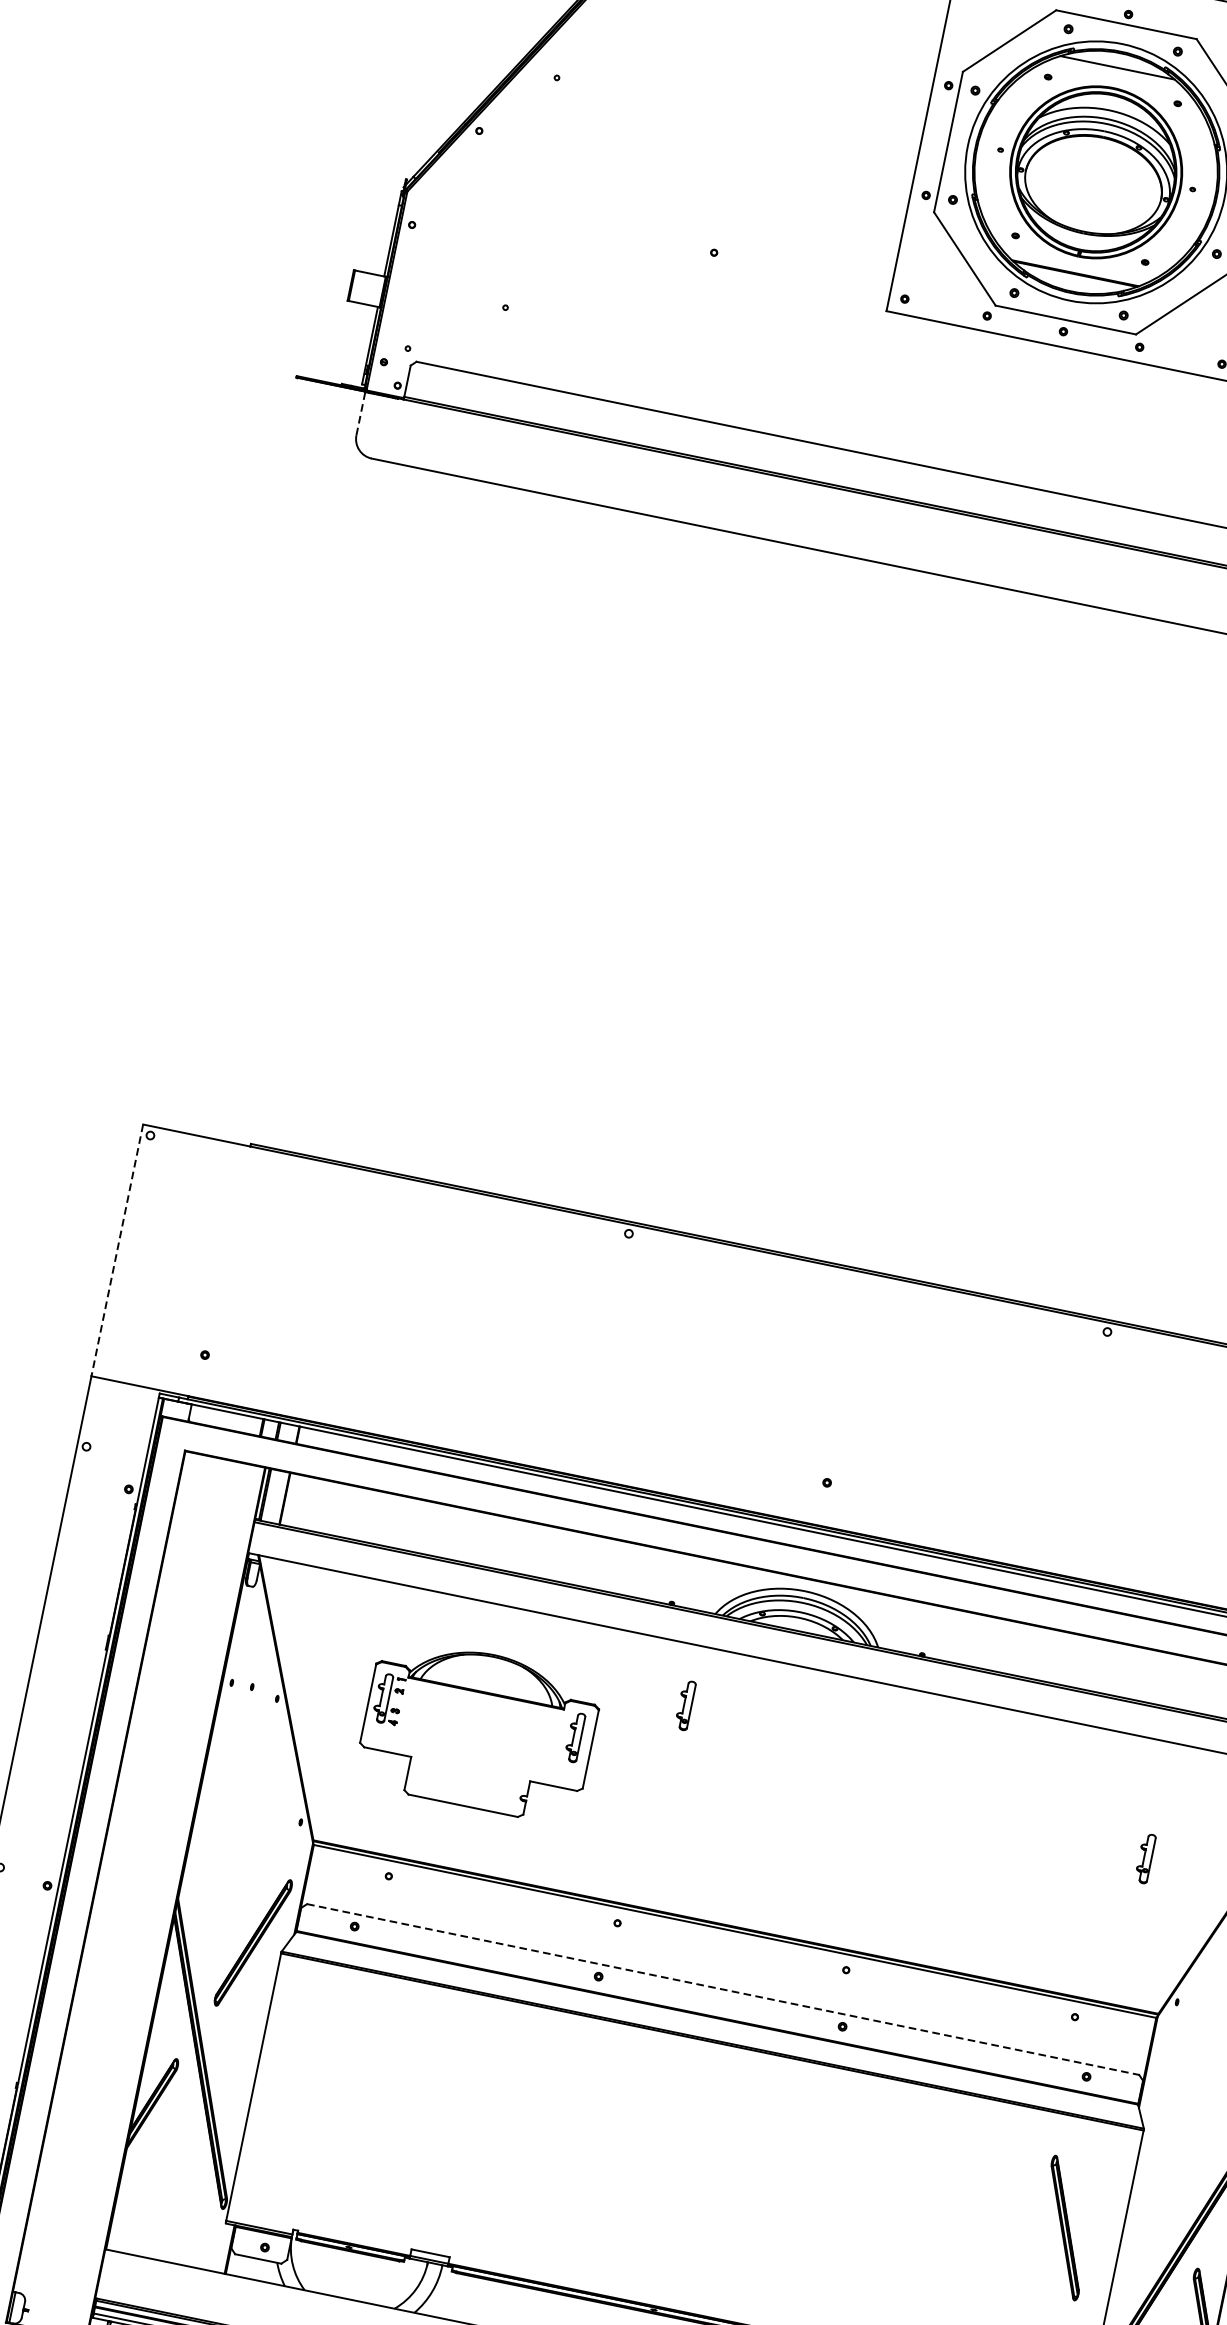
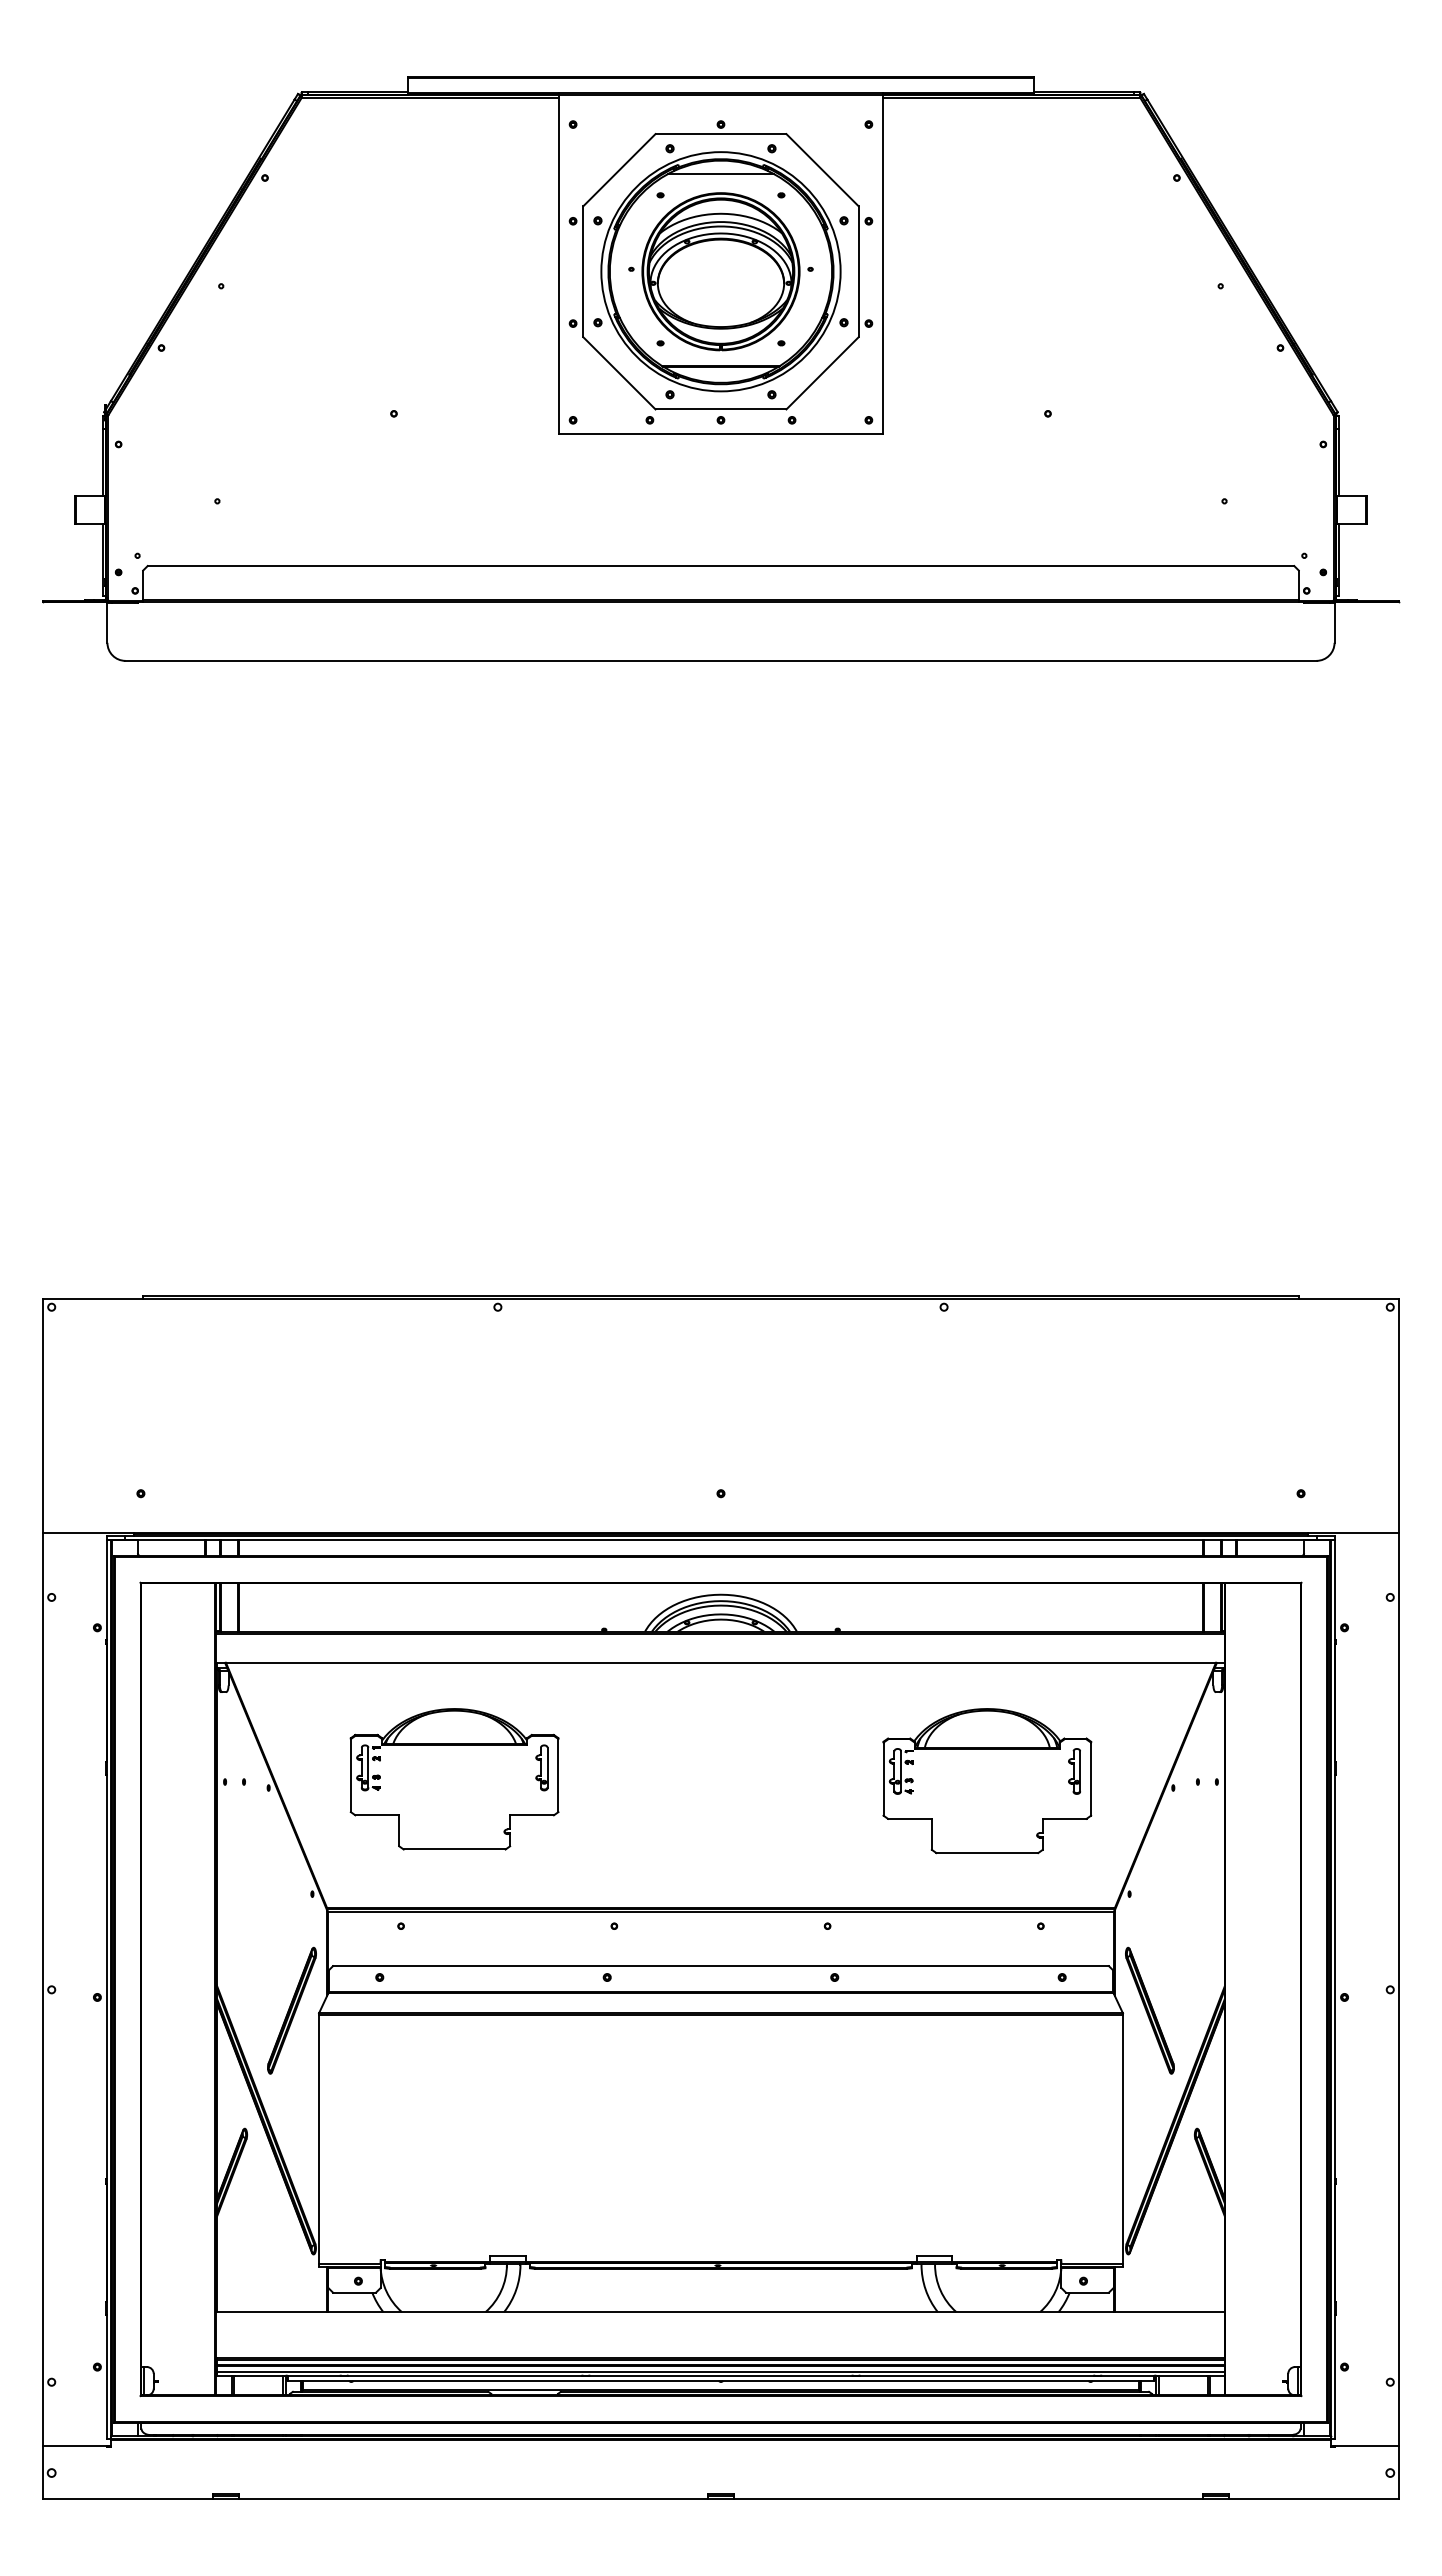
line: (361, 413) -> (107, 622), dashed -> solid
line: (117, 1250) -> (43, 1416), dashed -> solid
part: (684, 1704) -> (634, 1718), removed
part: (1049, 1850) -> (987, 1781), added
line: (722, 1989) -> (720, 1966), dashed -> solid
part: (1064, 2227) -> (1149, 2010), moved

